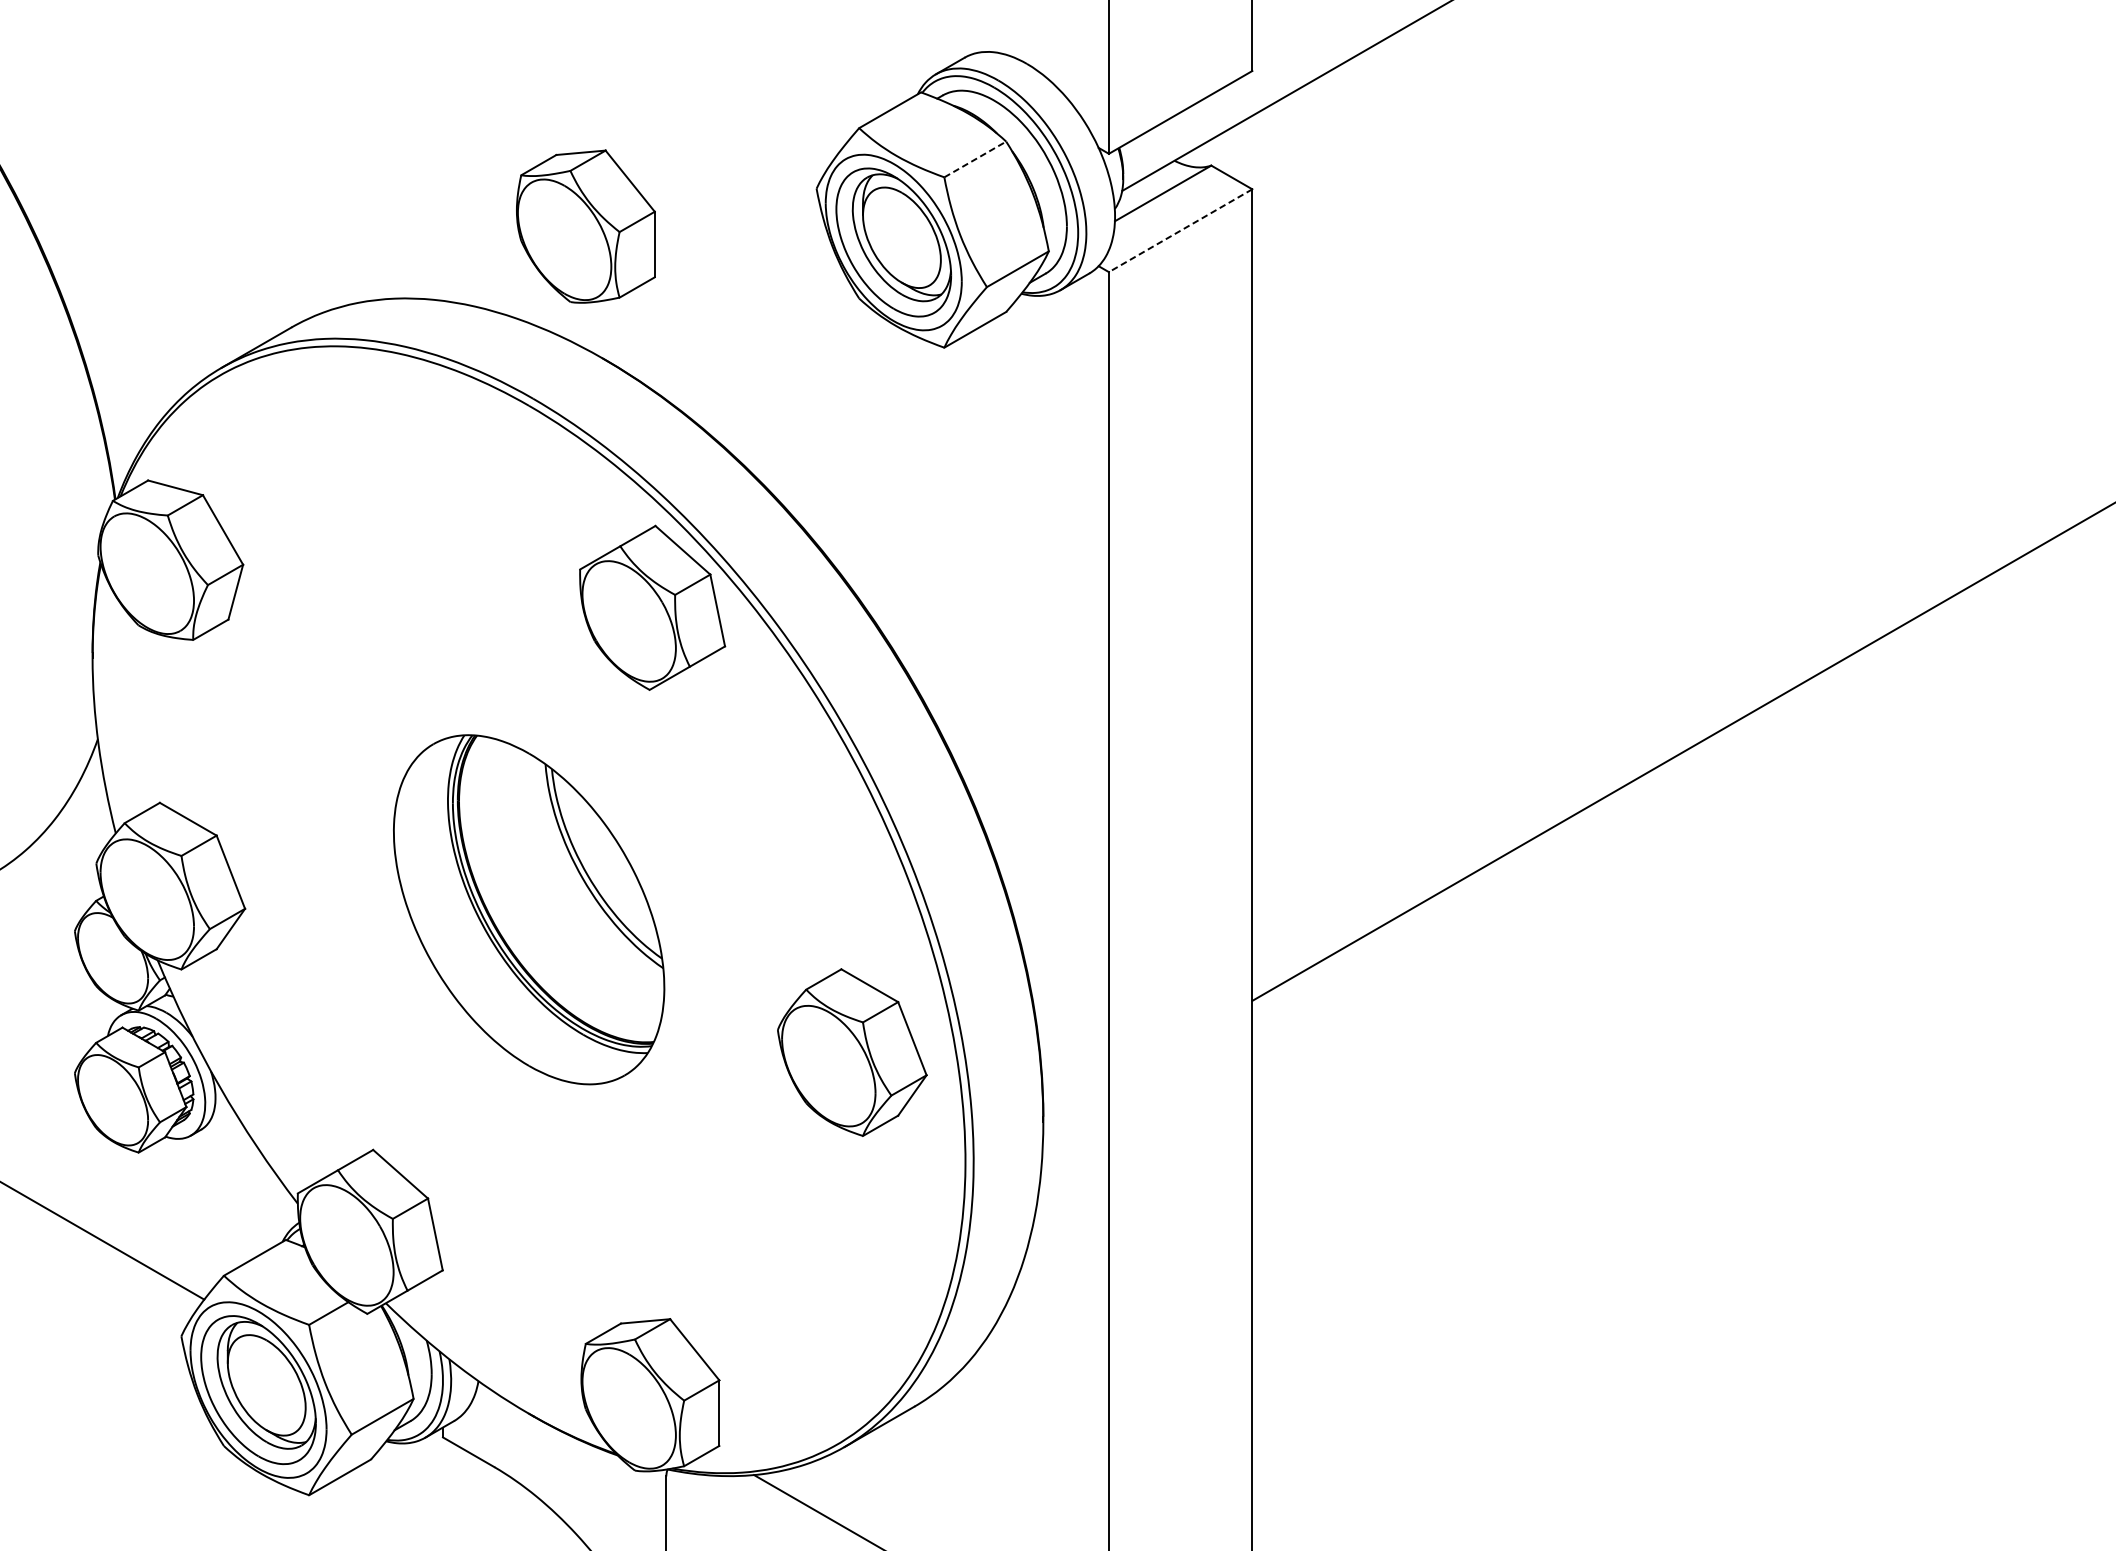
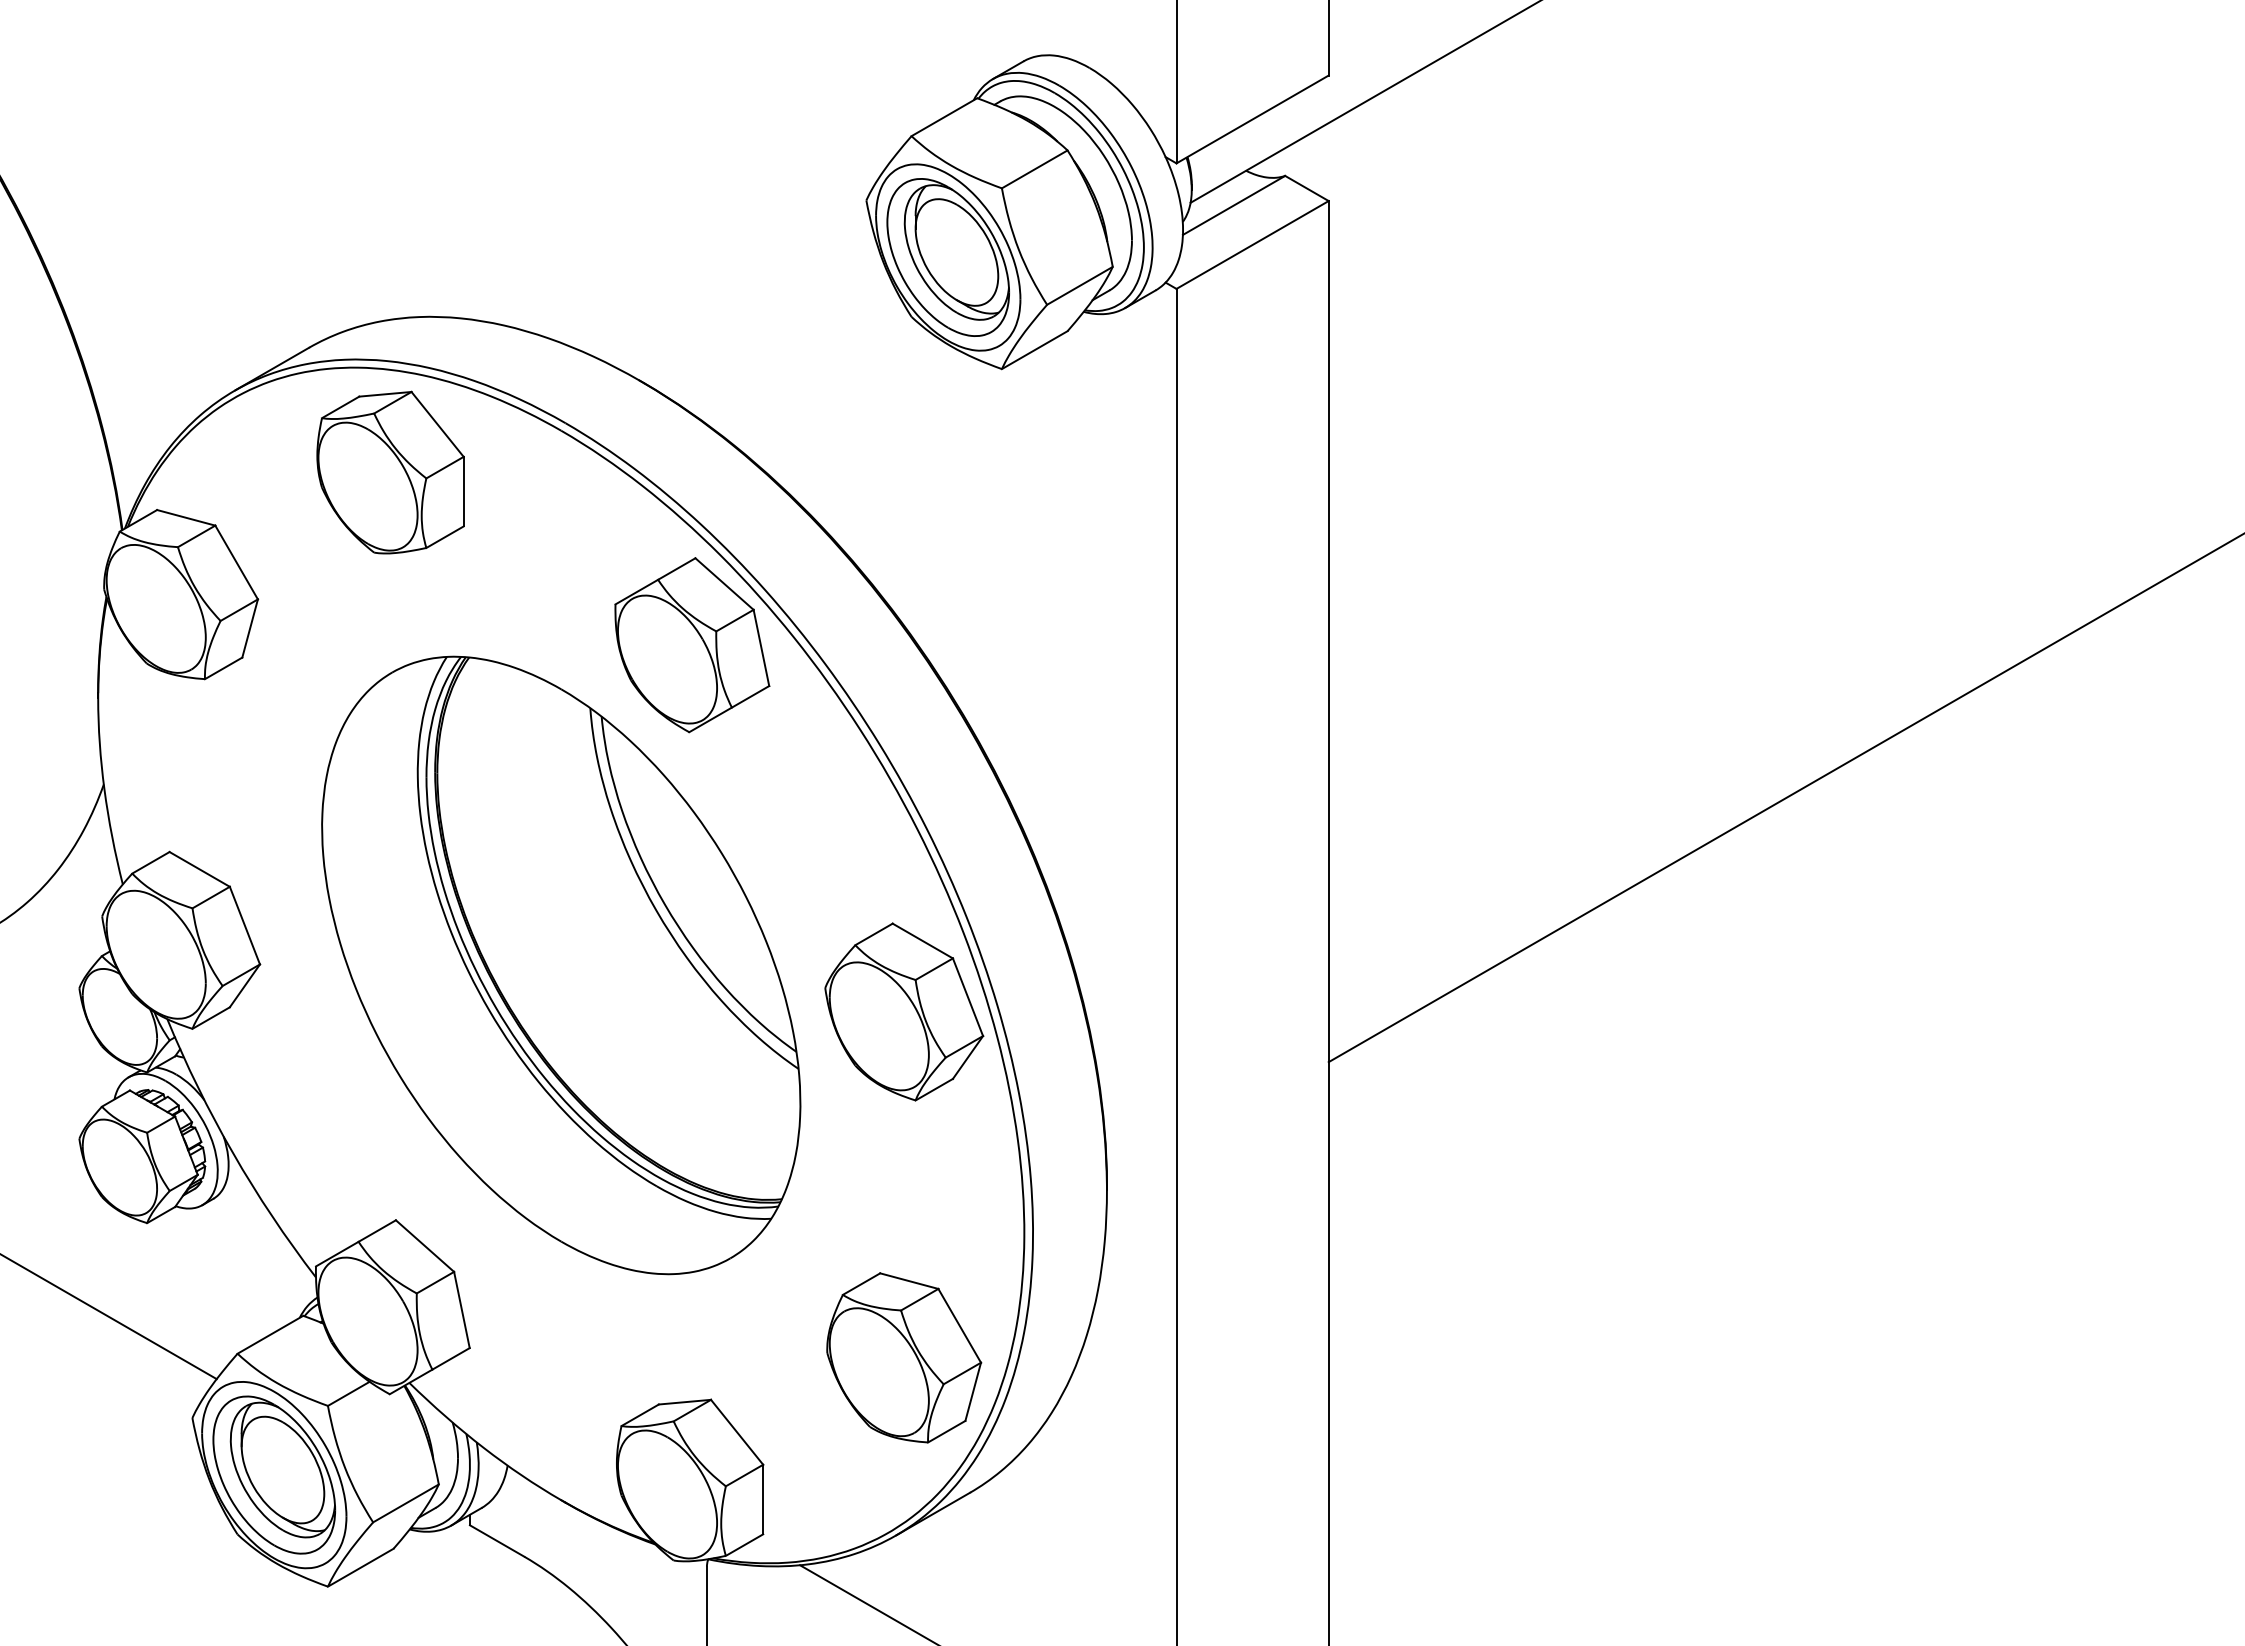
line: (975, 159) -> (1034, 169), dashed -> solid
part: (585, 226) -> (390, 472), moved
line: (1180, 230) -> (1252, 244), dashed -> solid
part: (529, 909) -> (561, 965), size x1.67
part: (852, 1052) -> (904, 1011), moved
part: (852, 1279) -> (904, 1357), added

